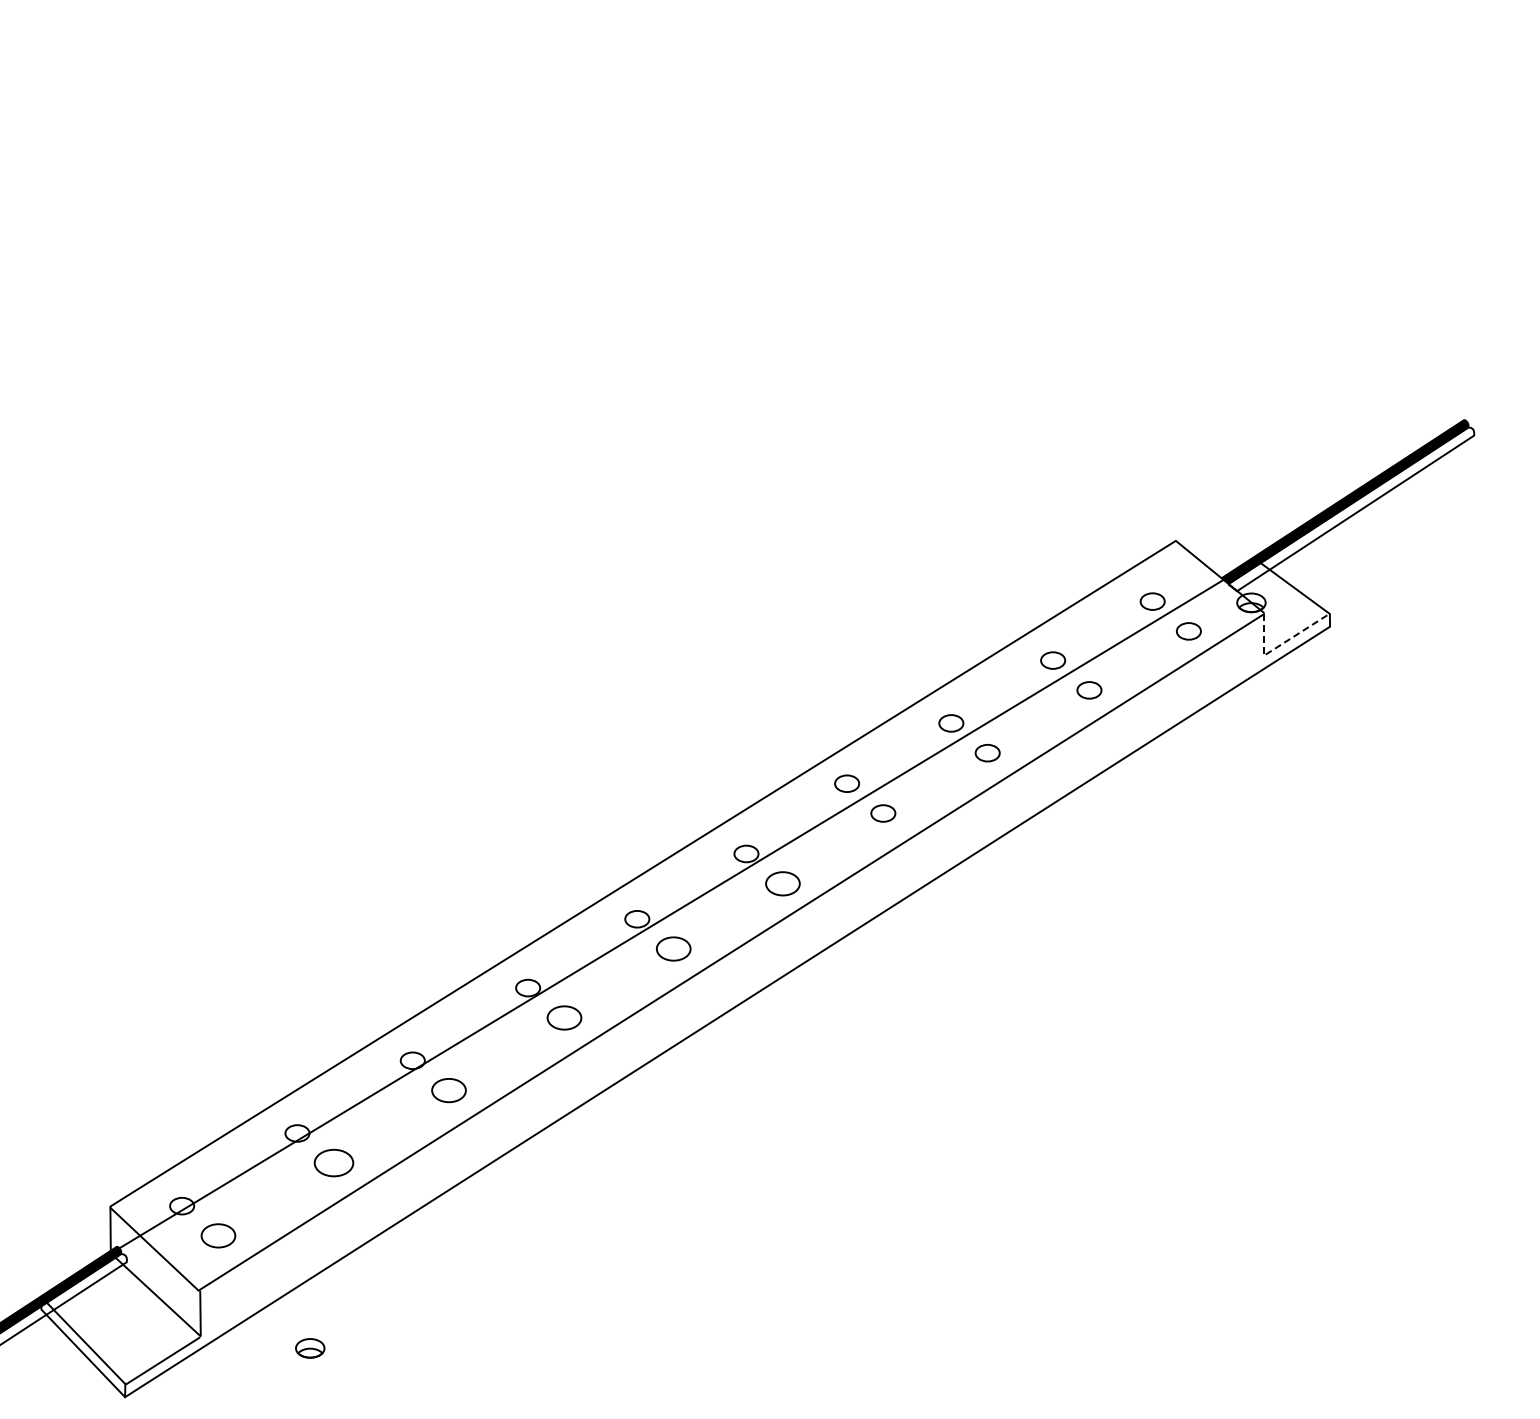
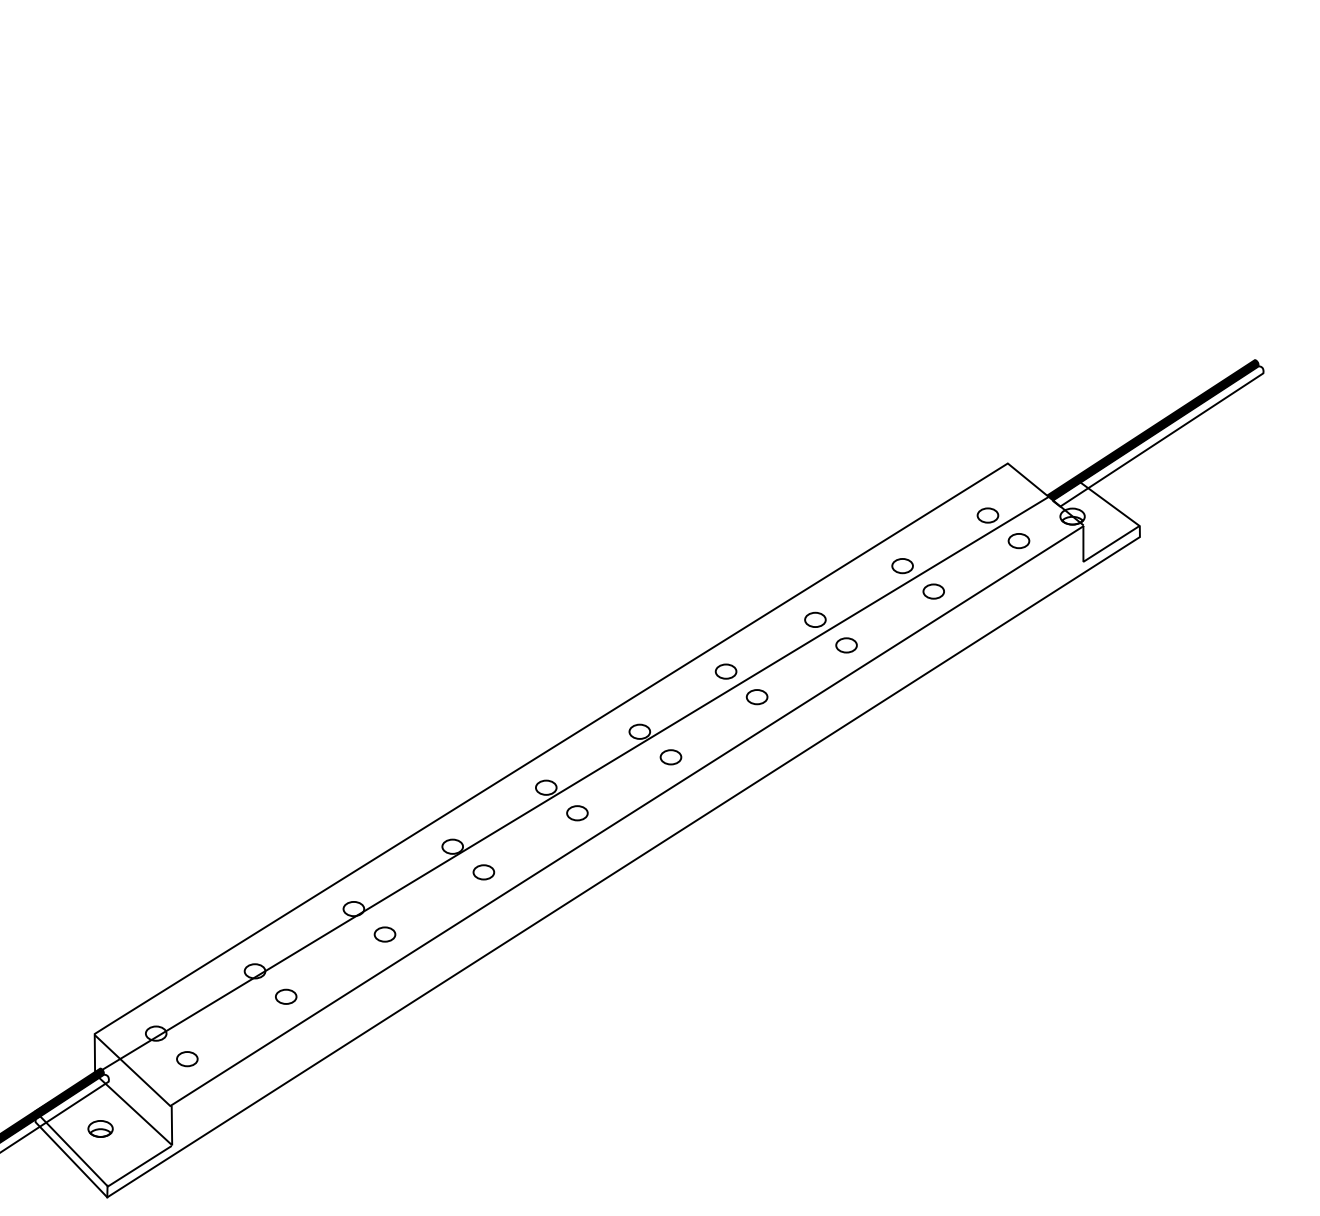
line: (1279, 646) -> (1096, 554), dashed -> solid
part: (782, 883) -> (670, 757), size x0.71
part: (673, 948) -> (577, 812), size x0.71
part: (564, 1017) -> (483, 871), size x0.71
part: (449, 1090) -> (385, 934), size x0.71
part: (333, 1163) -> (285, 997), size x0.62
part: (218, 1235) -> (187, 1058), size x0.71
part: (310, 1348) -> (100, 1129), moved

